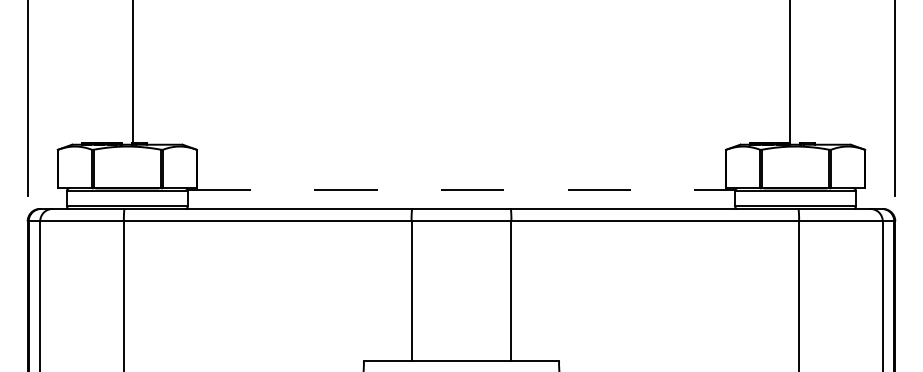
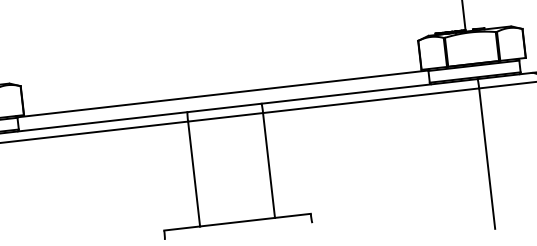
line: (461, 190) -> (222, 94), dashed -> solid

